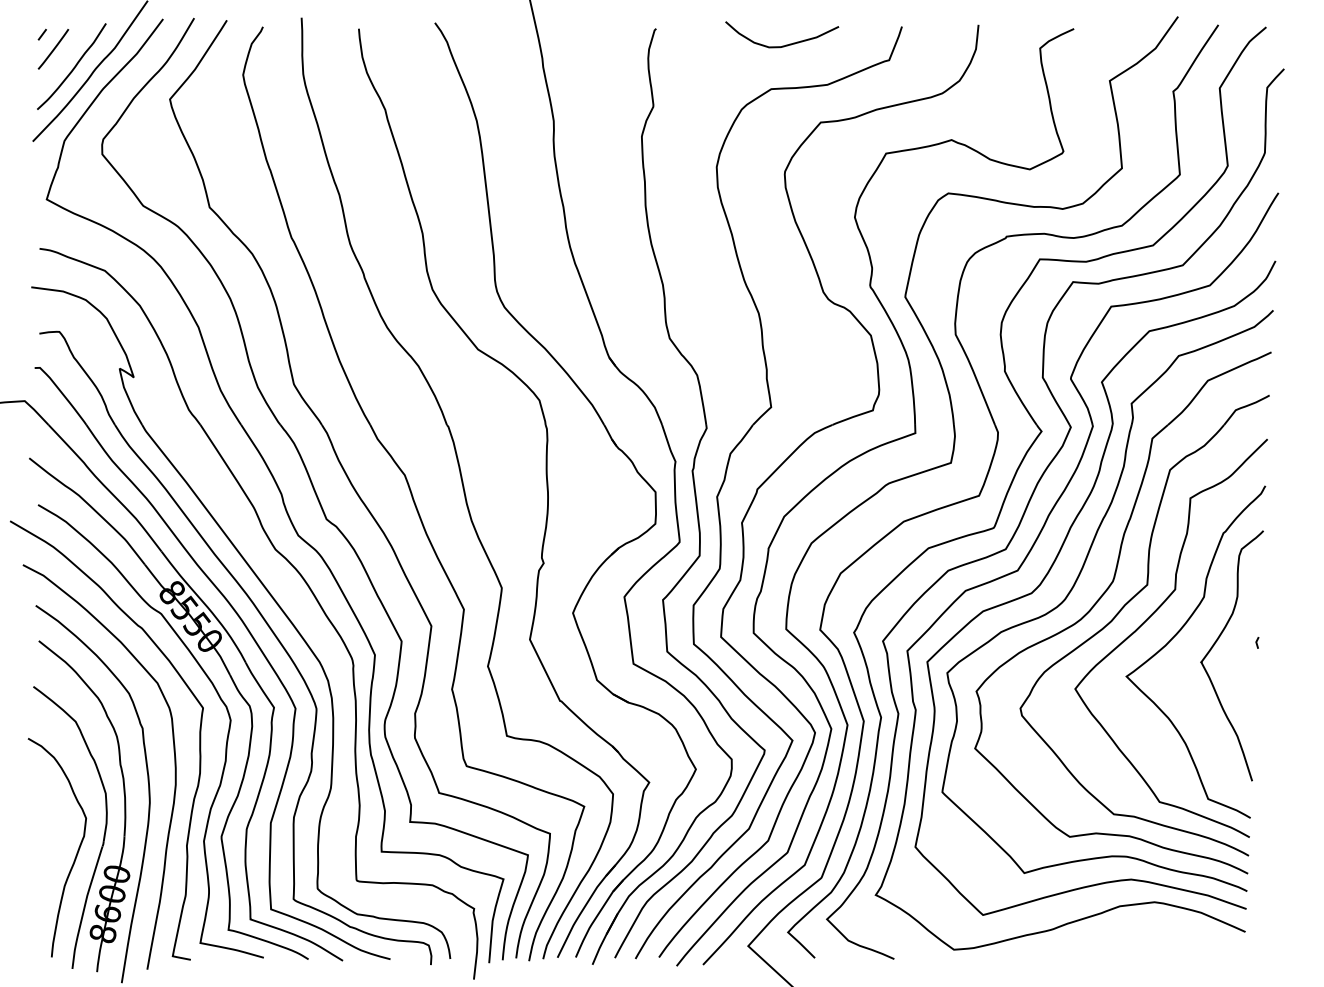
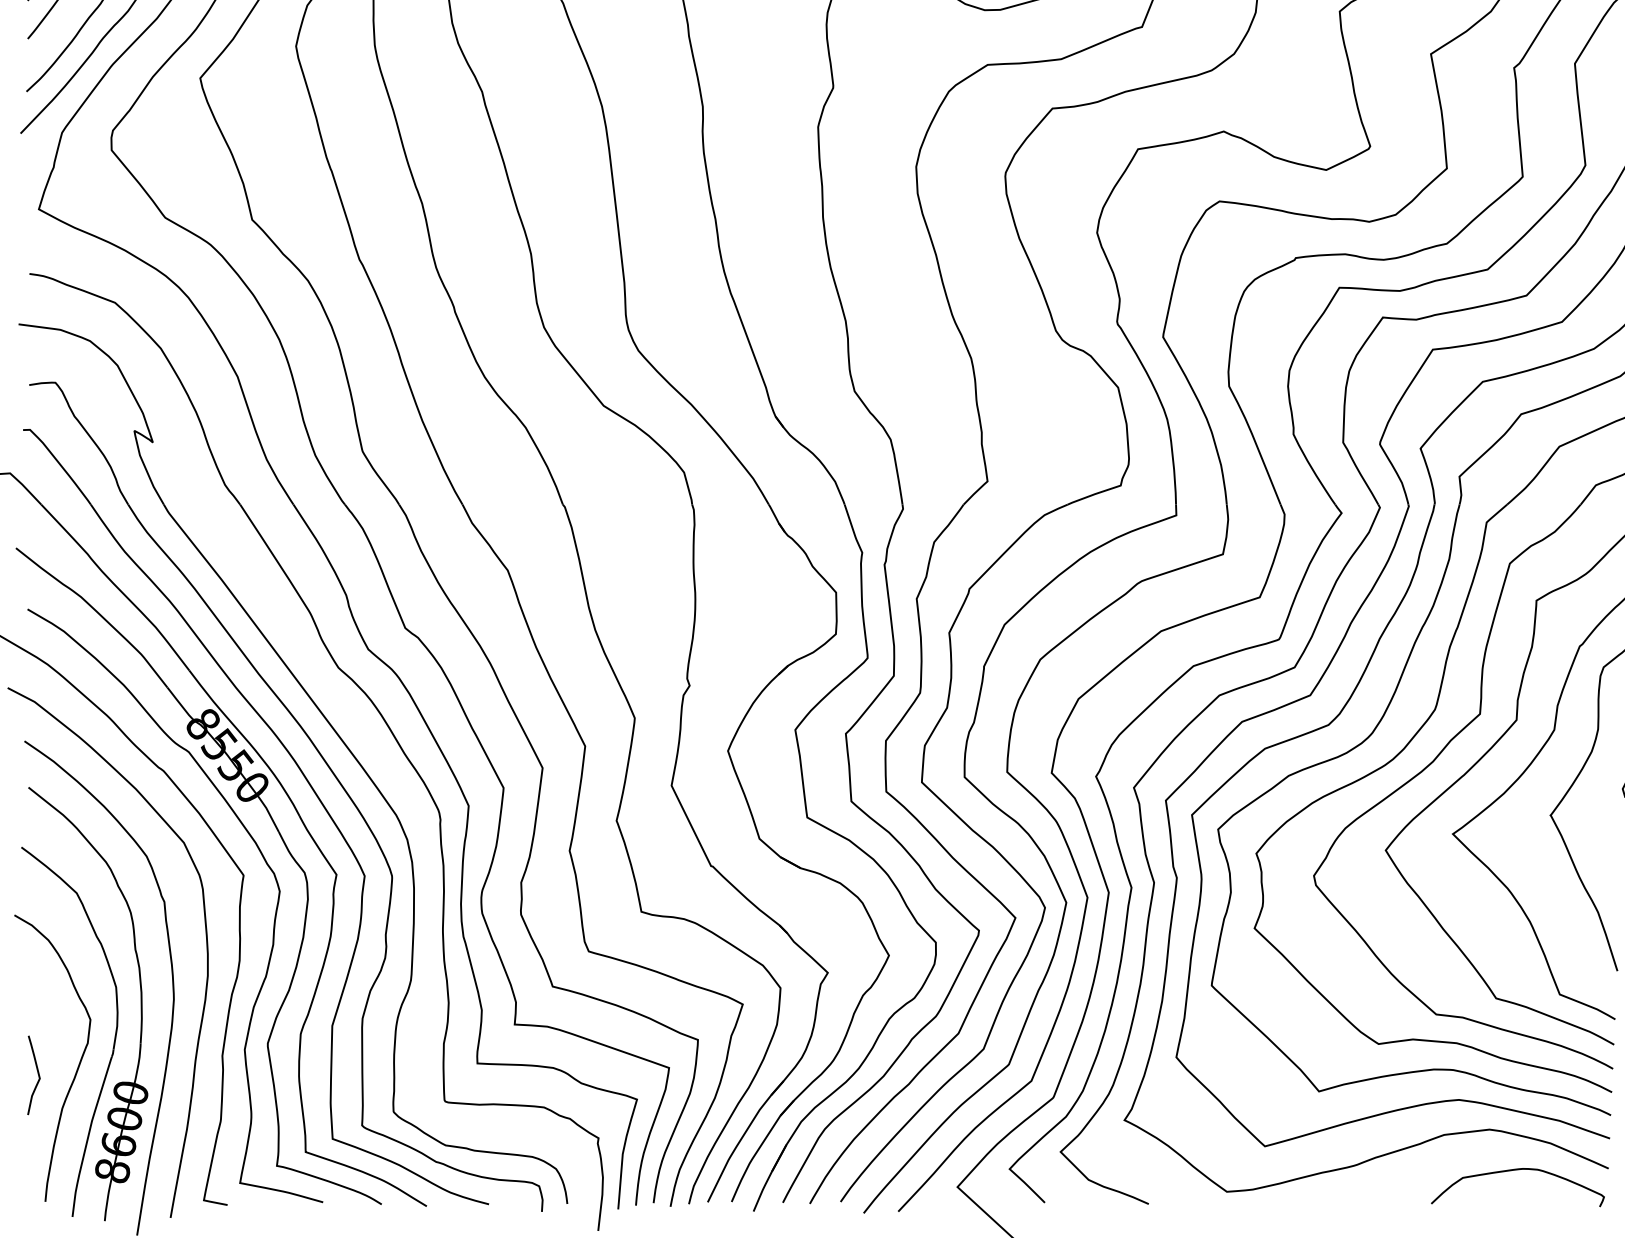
curve: (45, 860) -> (37, 1074), added
curve: (1171, 934) -> (1511, 1171), added

